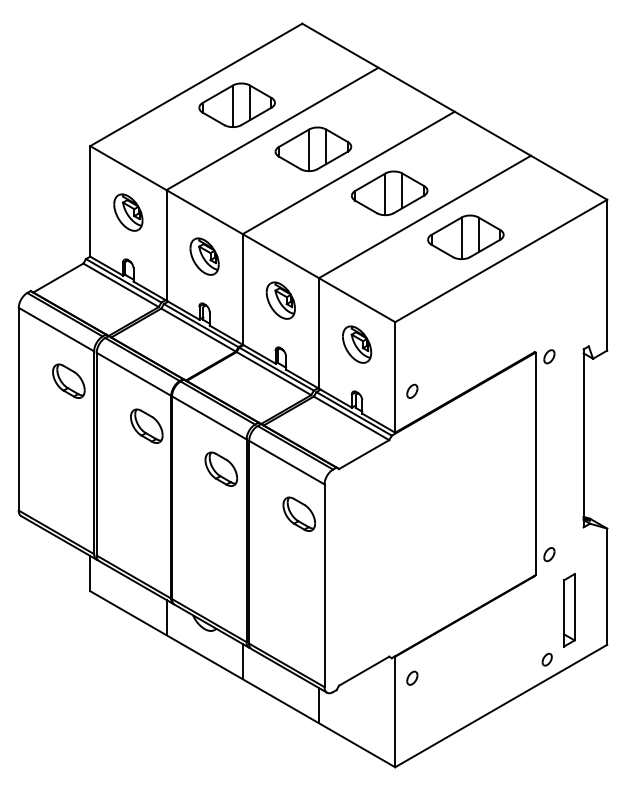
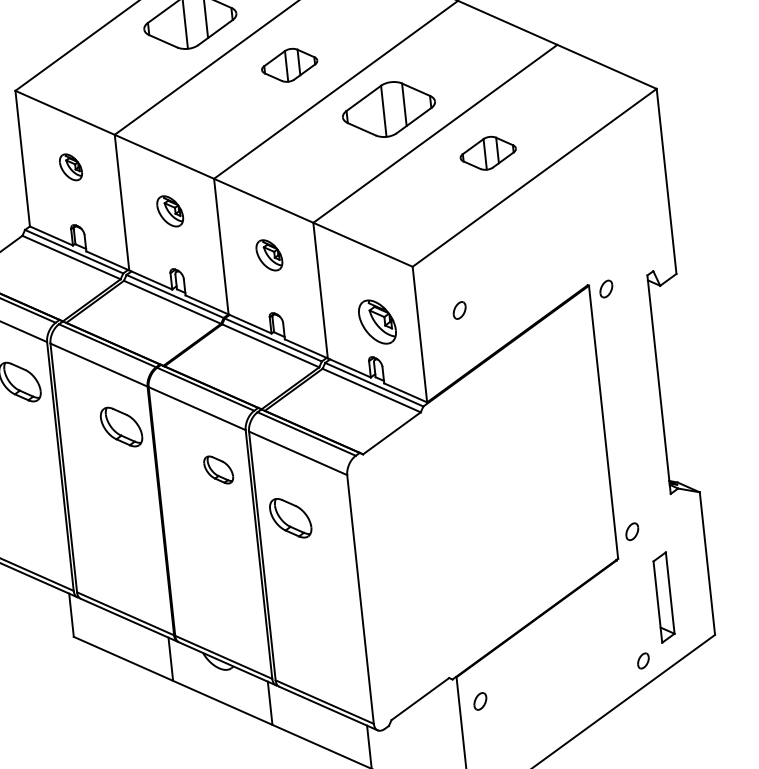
part: (313, 148) -> (289, 64), size x0.6
part: (128, 212) -> (71, 167), size x0.6
part: (465, 236) -> (487, 152), size x0.6
part: (204, 256) -> (170, 211), size x0.7
part: (280, 300) -> (269, 255), size x0.7
part: (357, 344) -> (377, 321), moved
part: (412, 390) -> (459, 309), moved
part: (221, 468) -> (218, 469), size x0.7
part: (298, 513) -> (289, 517), moved

